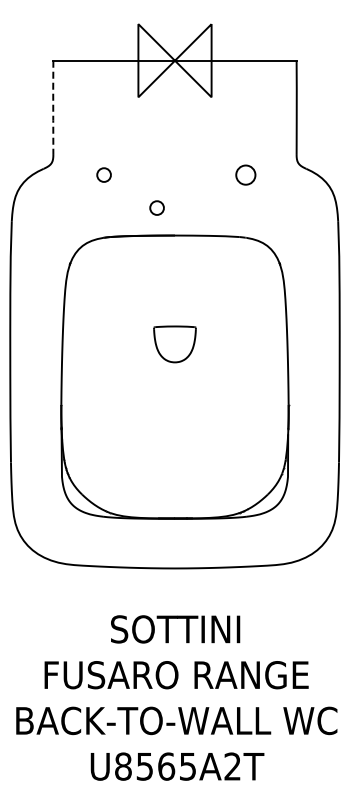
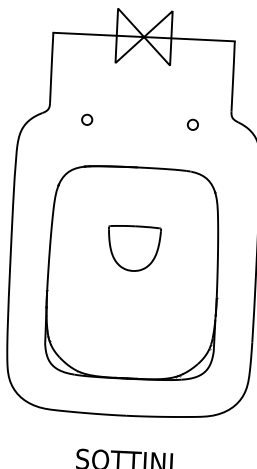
line: (53, 107) -> (51, 67), dashed -> solid
circle: (245, 174) -> (192, 124), size x0.71
circle: (156, 207) -> (125, 145), removed
part: (174, 344) -> (133, 248), size x1.67

